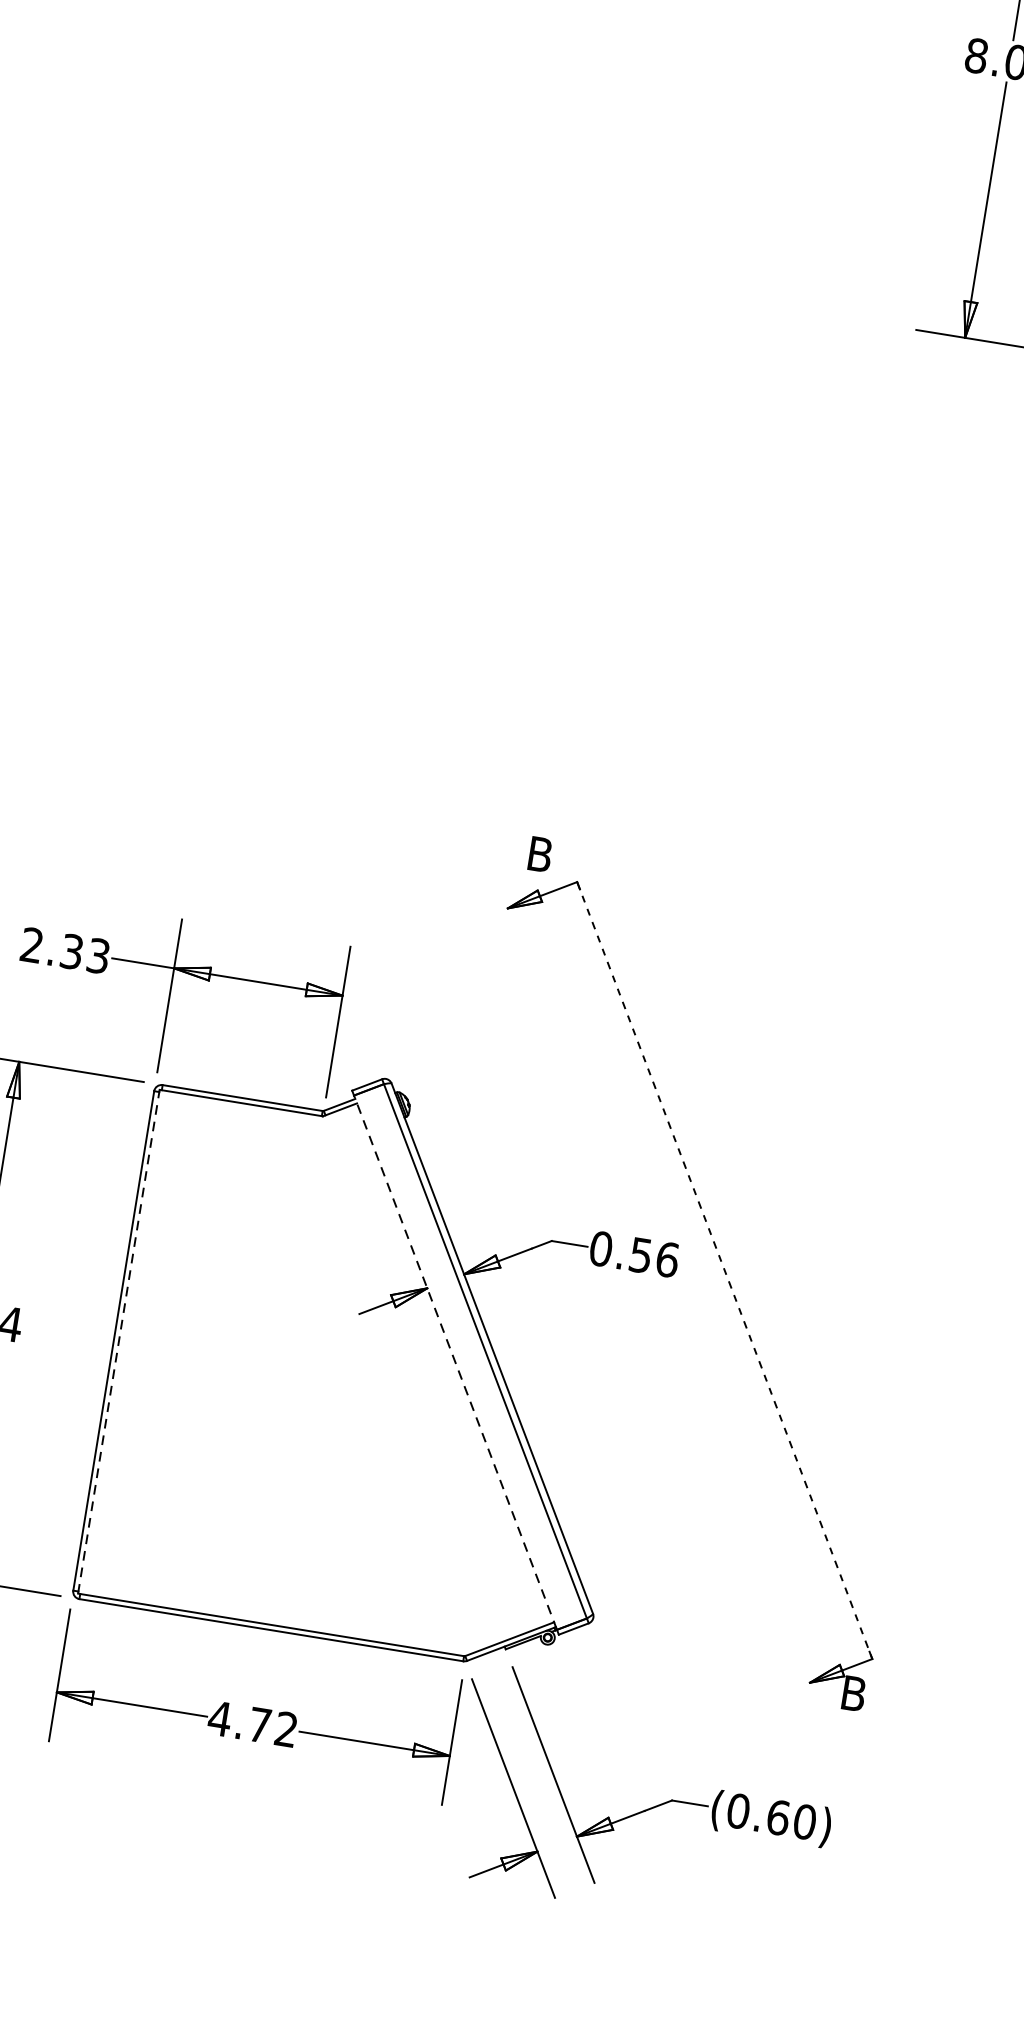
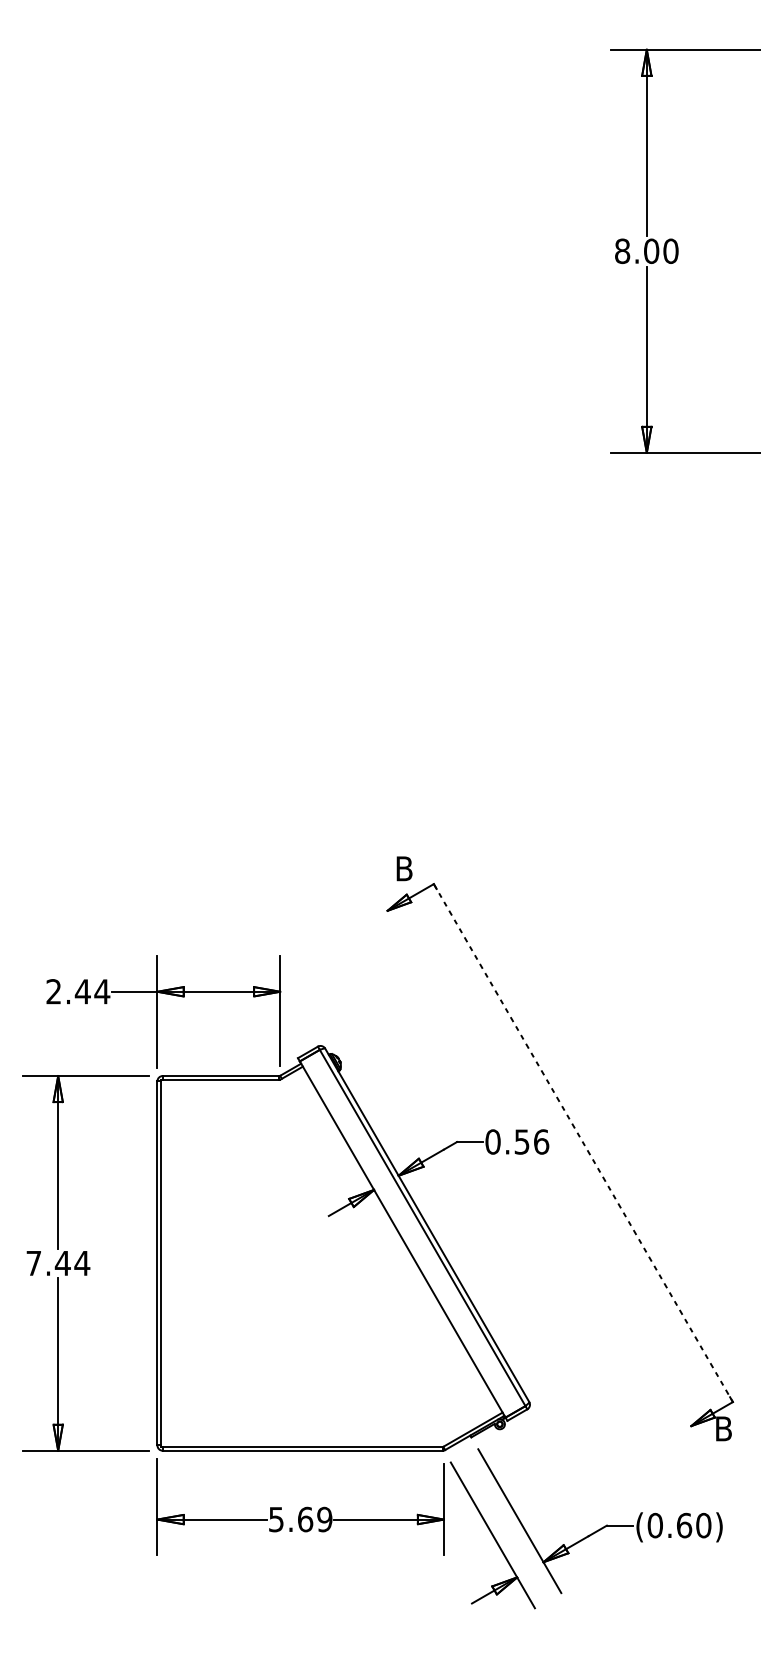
text: (85, 953) -> (92, 991), 2.33 -> 2.44
line: (119, 1341) -> (161, 1263), dashed -> solid
line: (455, 1362) -> (402, 1239), dashed -> solid
text: (253, 1724) -> (300, 1519), 4.72 -> 5.69

